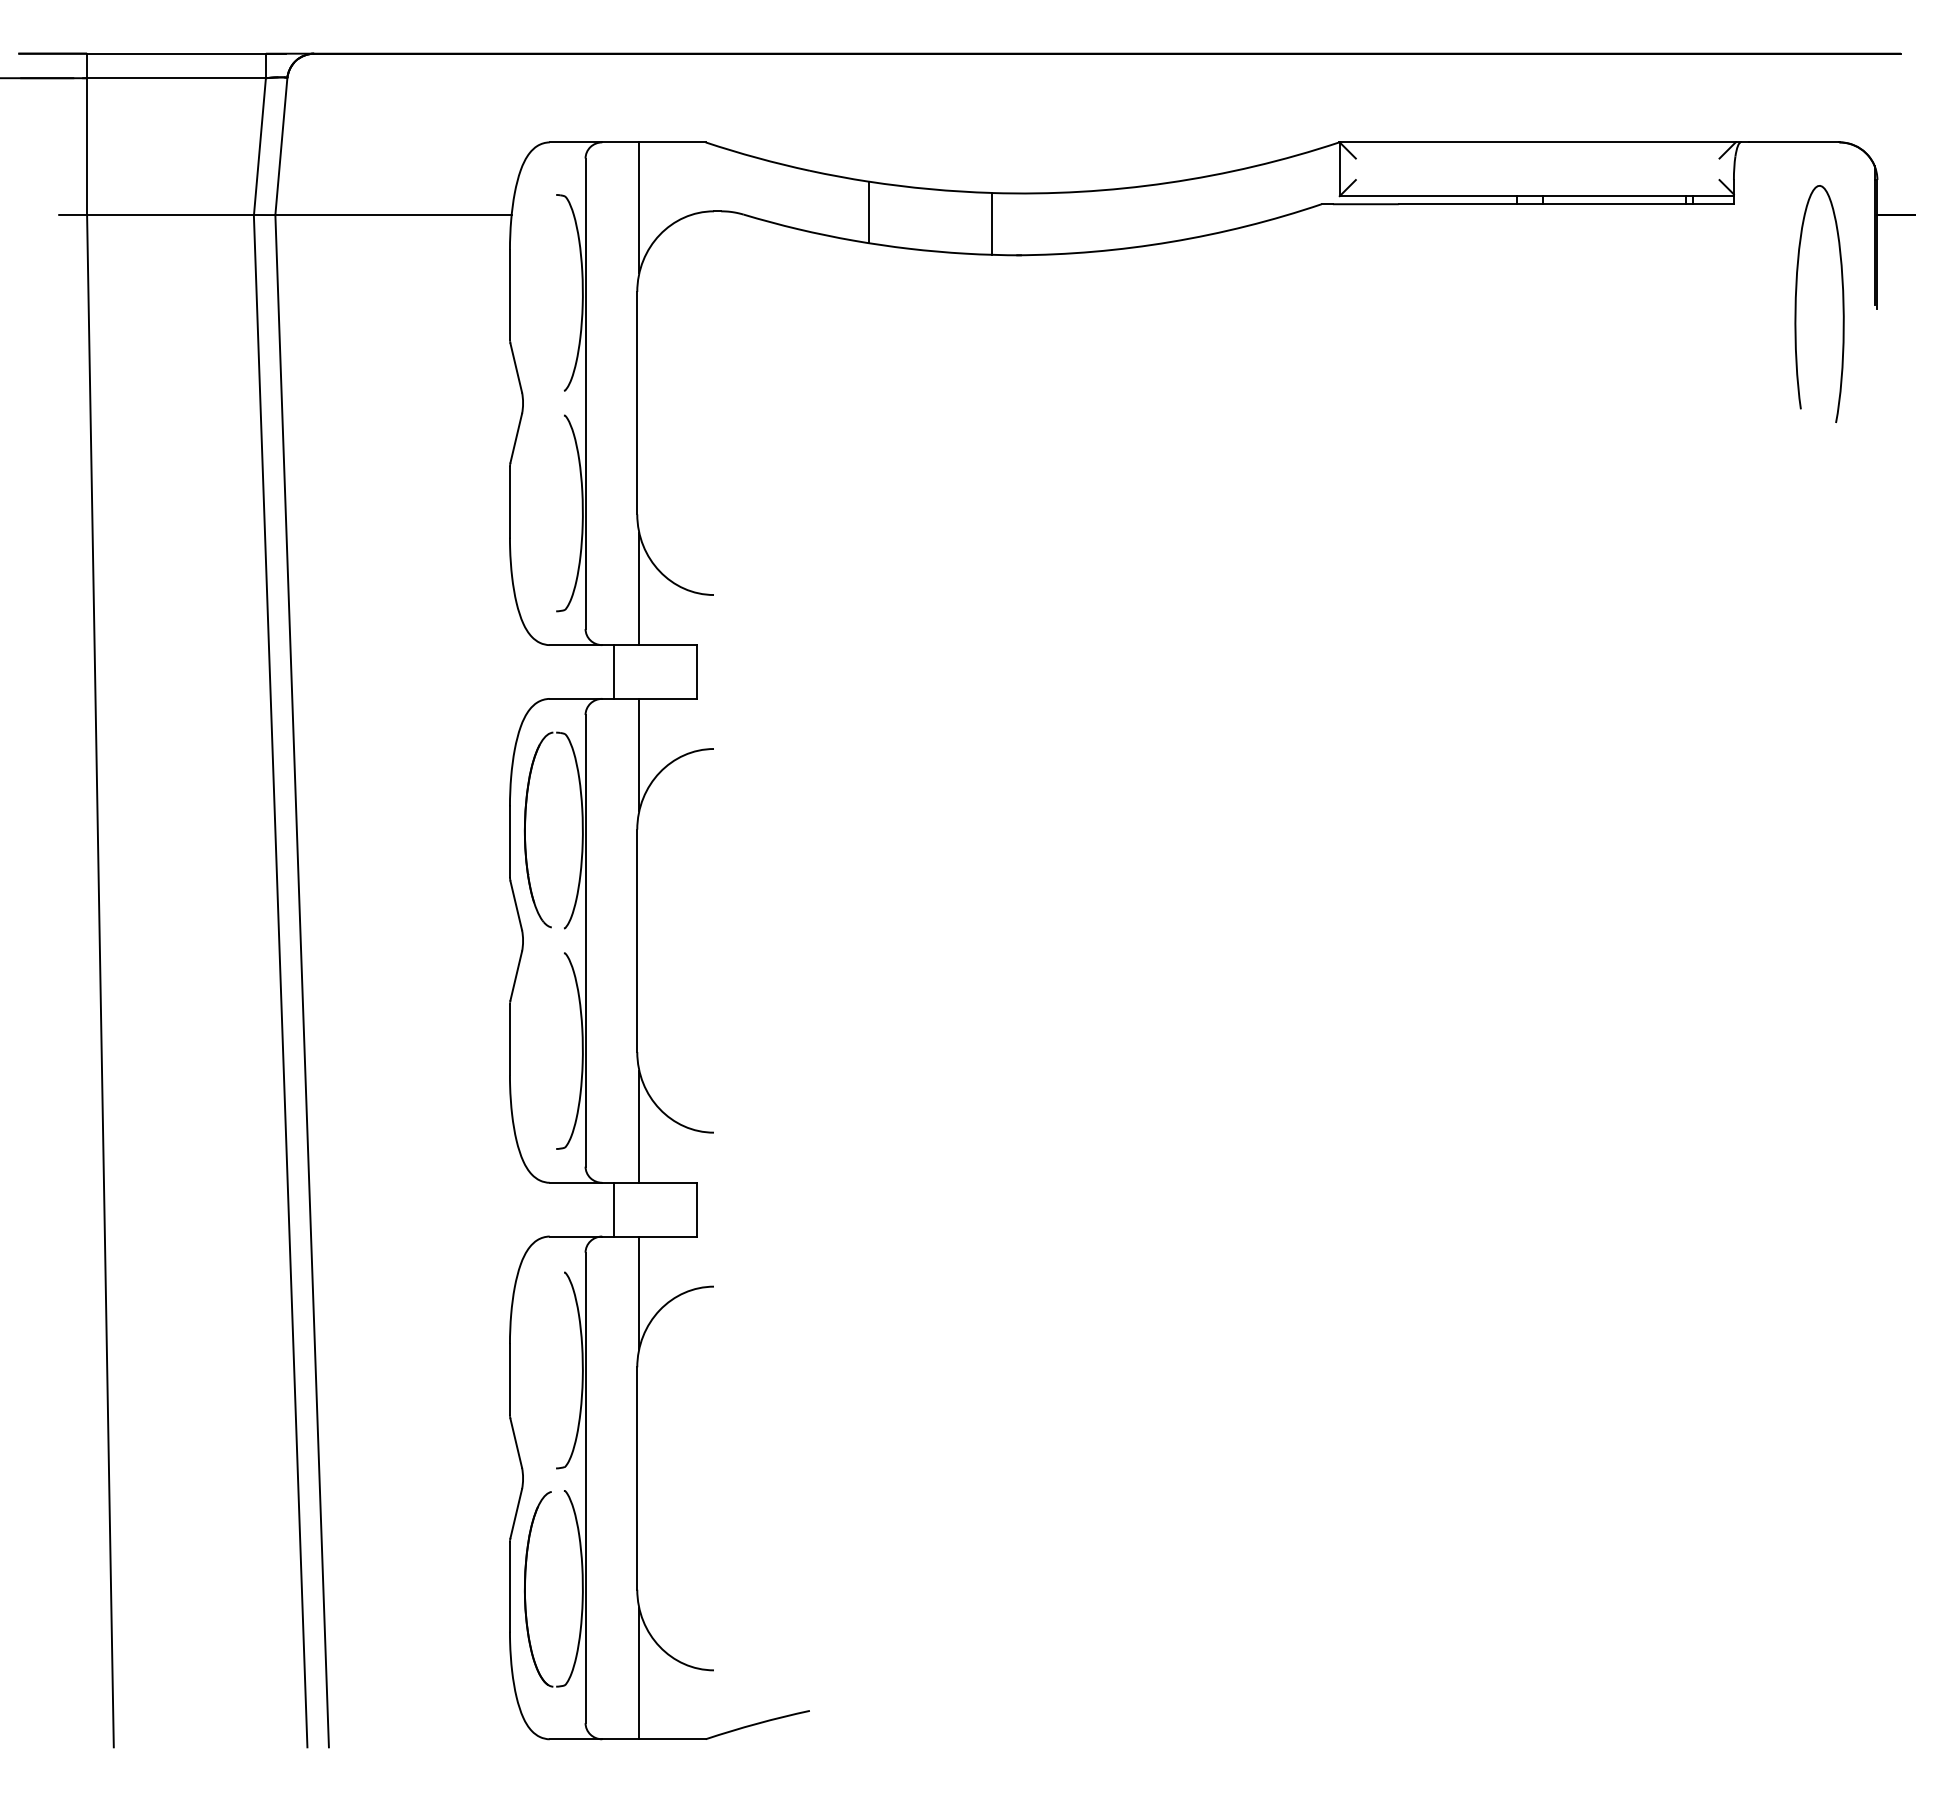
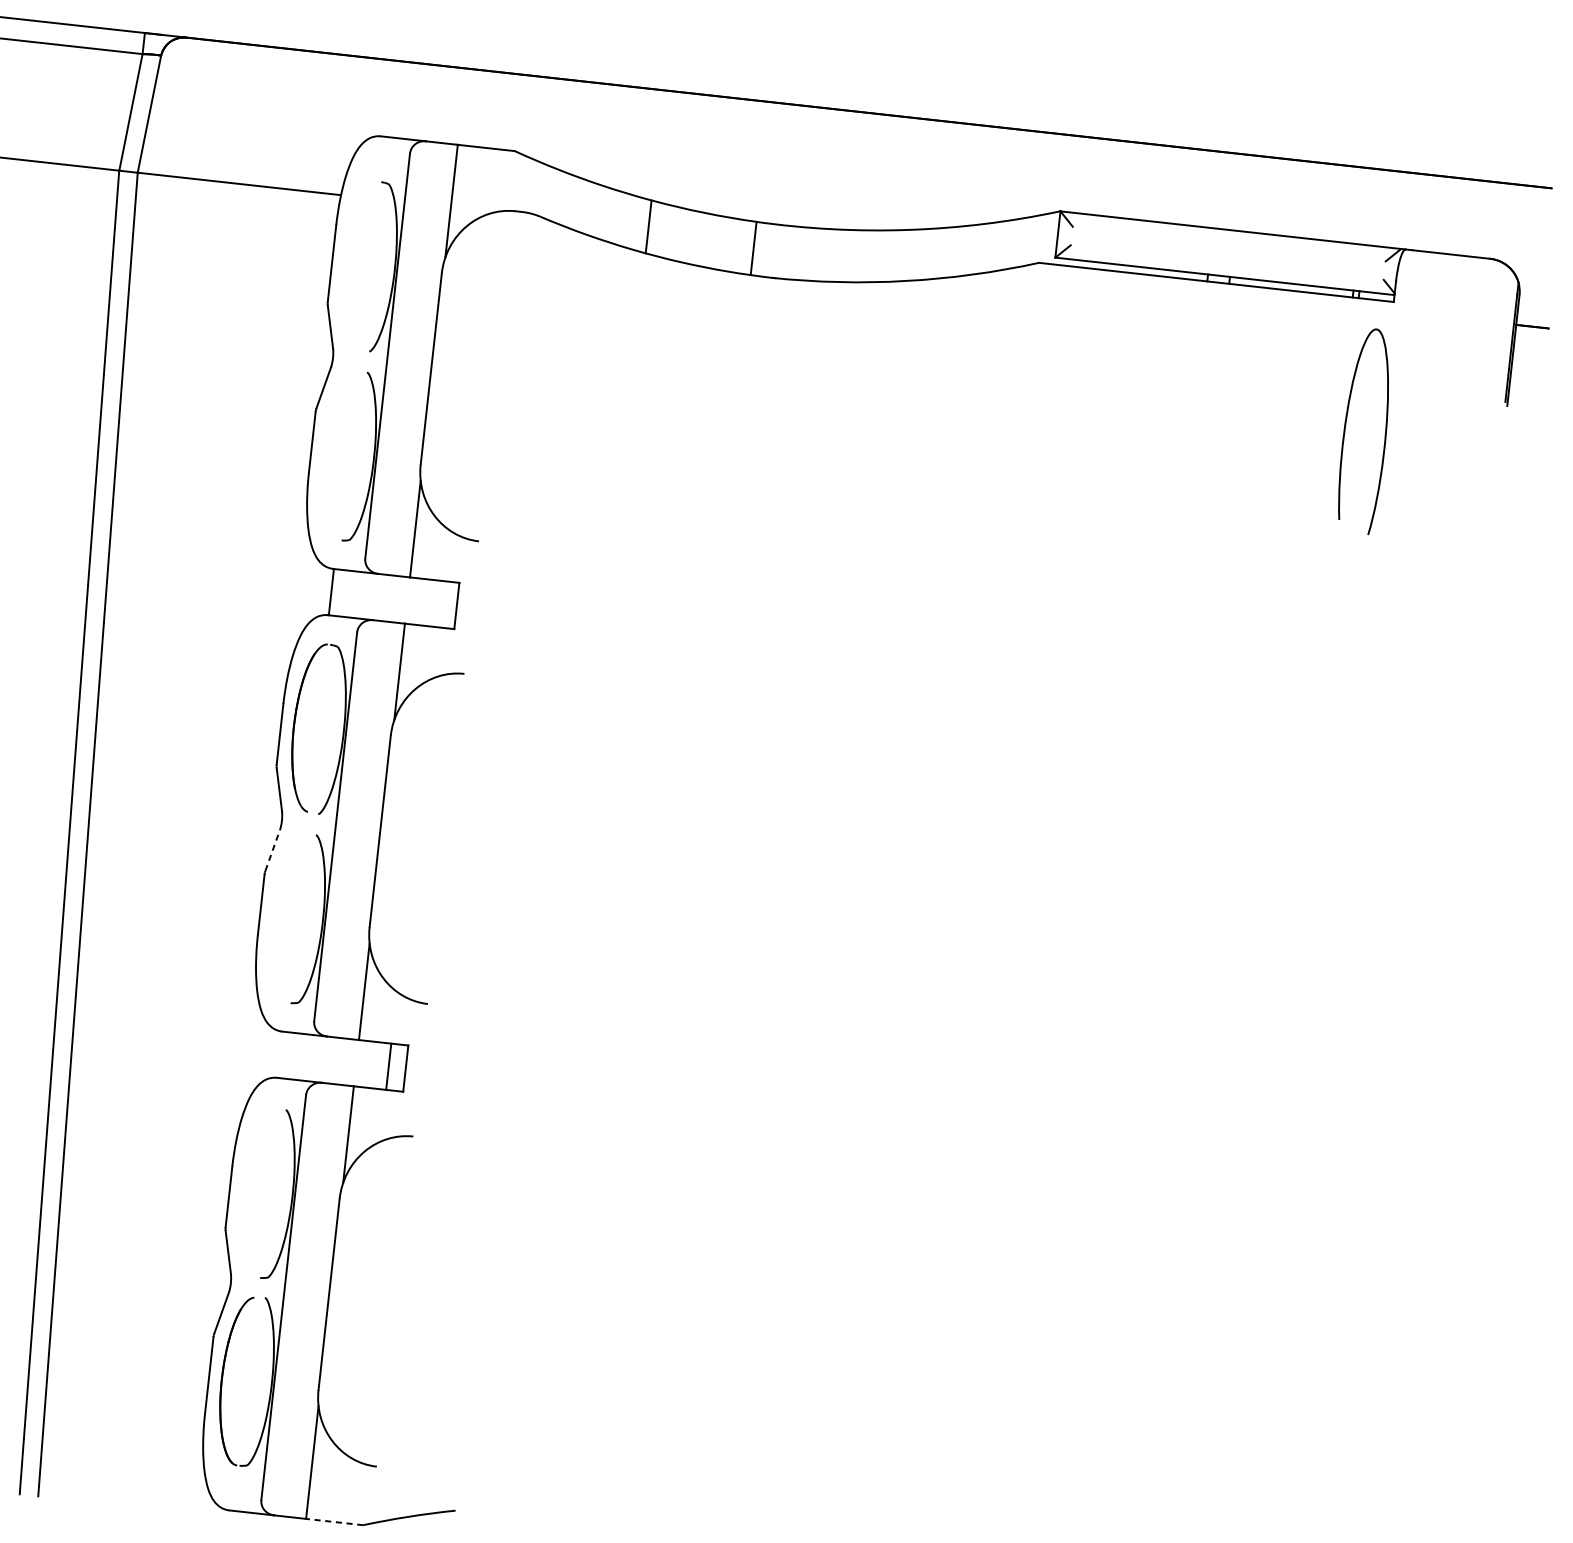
curve: (1796, 303) -> (1345, 428), moved
line: (613, 671) -> (331, 591), moved
line: (516, 975) -> (272, 850), solid -> dashed
line: (613, 1209) -> (388, 1066), moved
line: (672, 1739) -> (334, 1522), solid -> dashed

